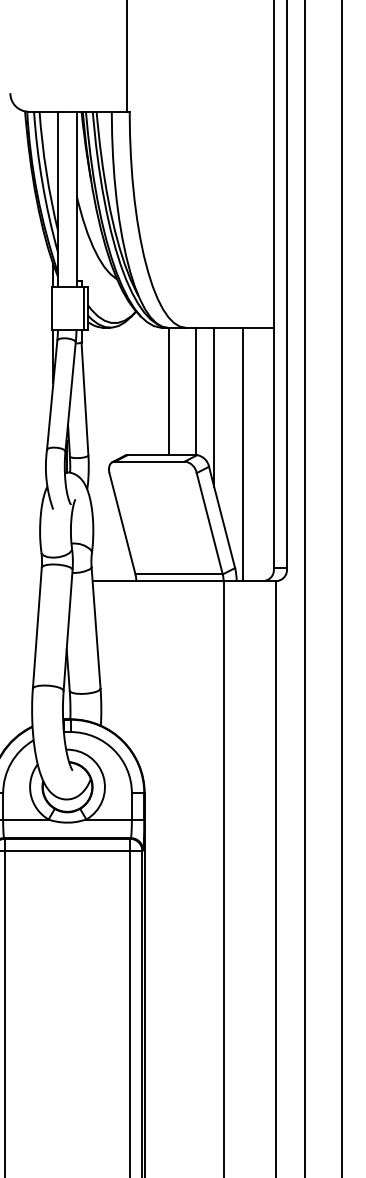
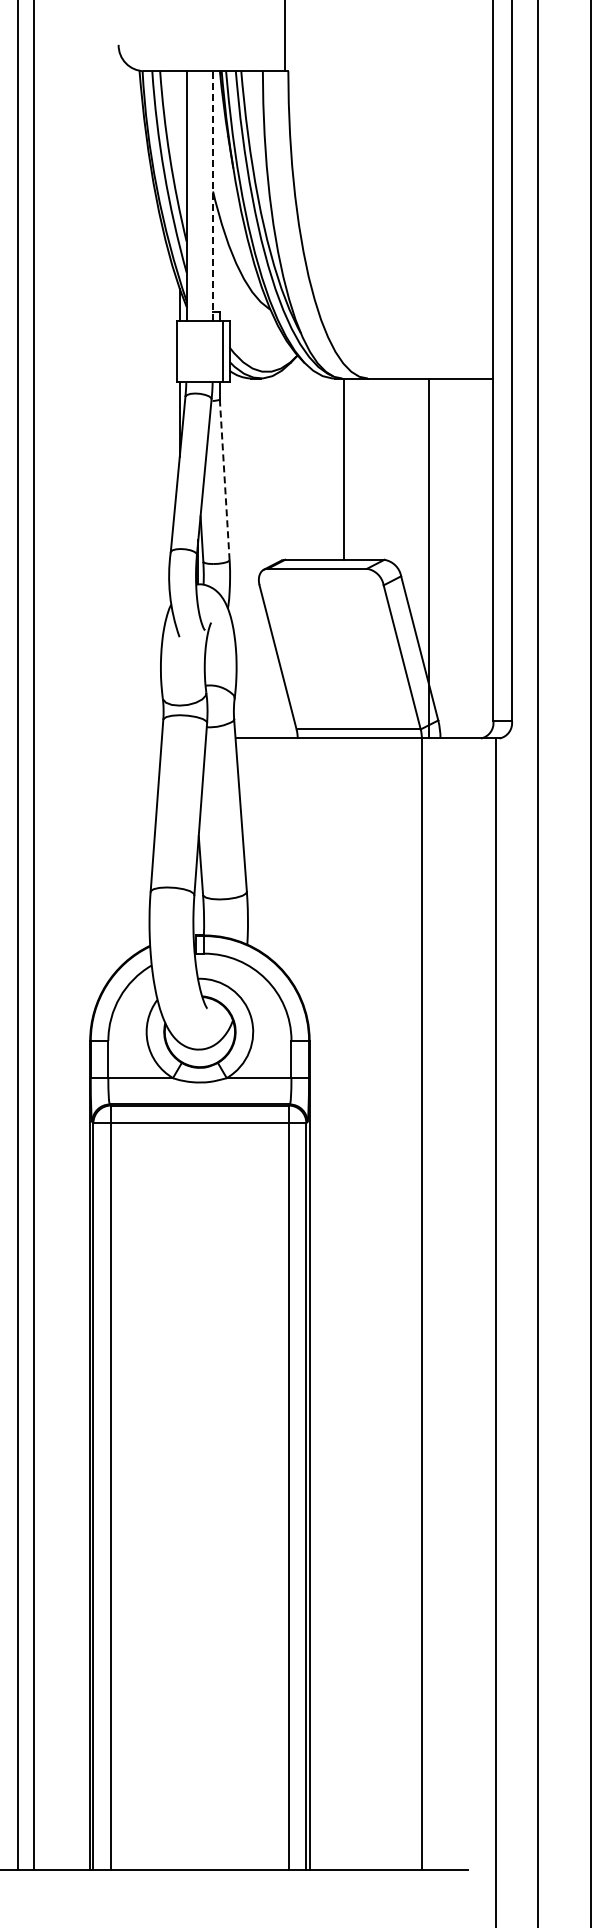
line: (77, 199) -> (213, 196), solid -> dashed
line: (195, 390) -> (382, 468), removed
line: (84, 398) -> (224, 479), solid -> dashed
line: (214, 407) -> (408, 491), removed
line: (242, 454) -> (429, 558), moved

